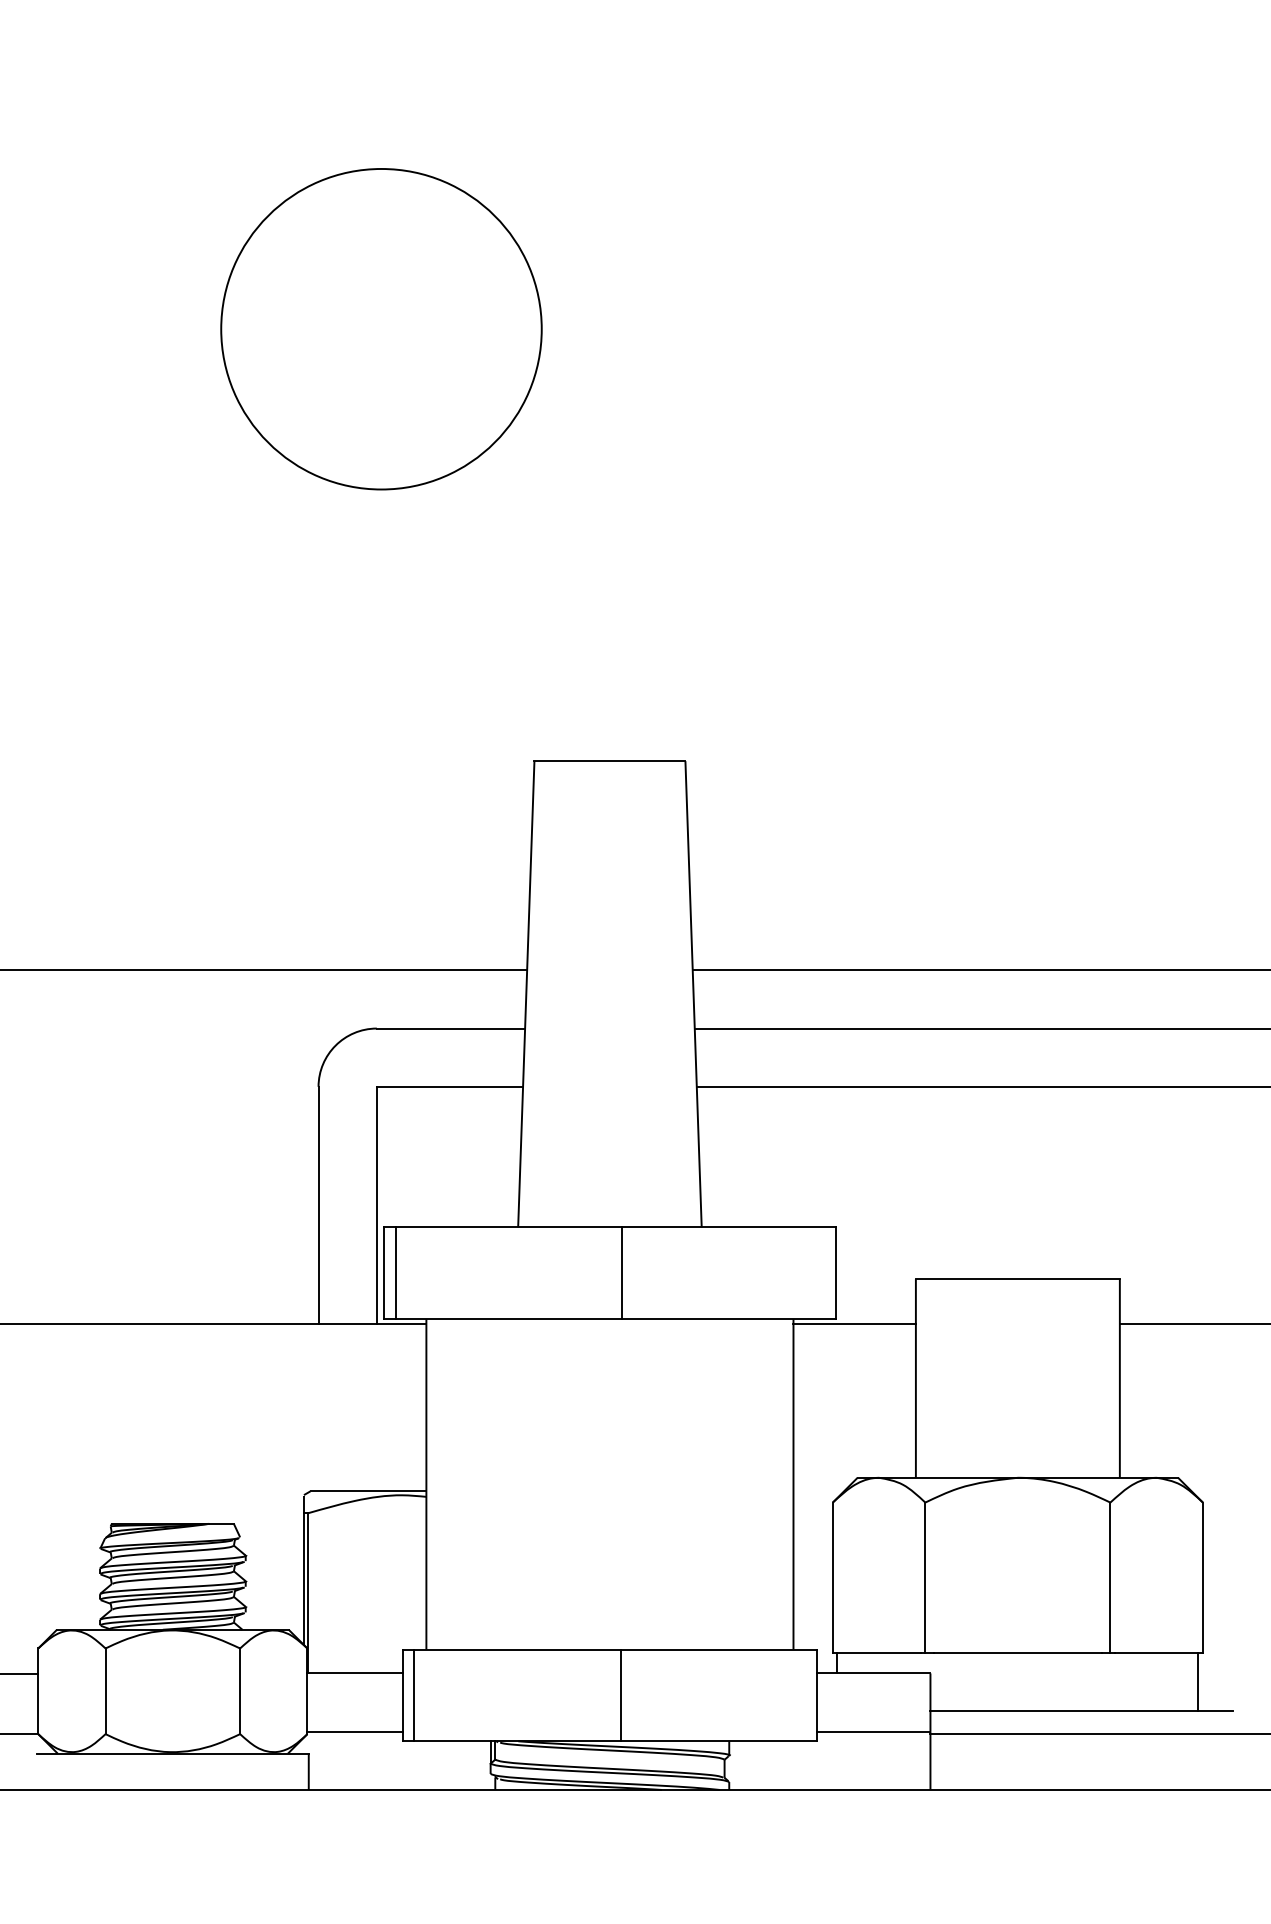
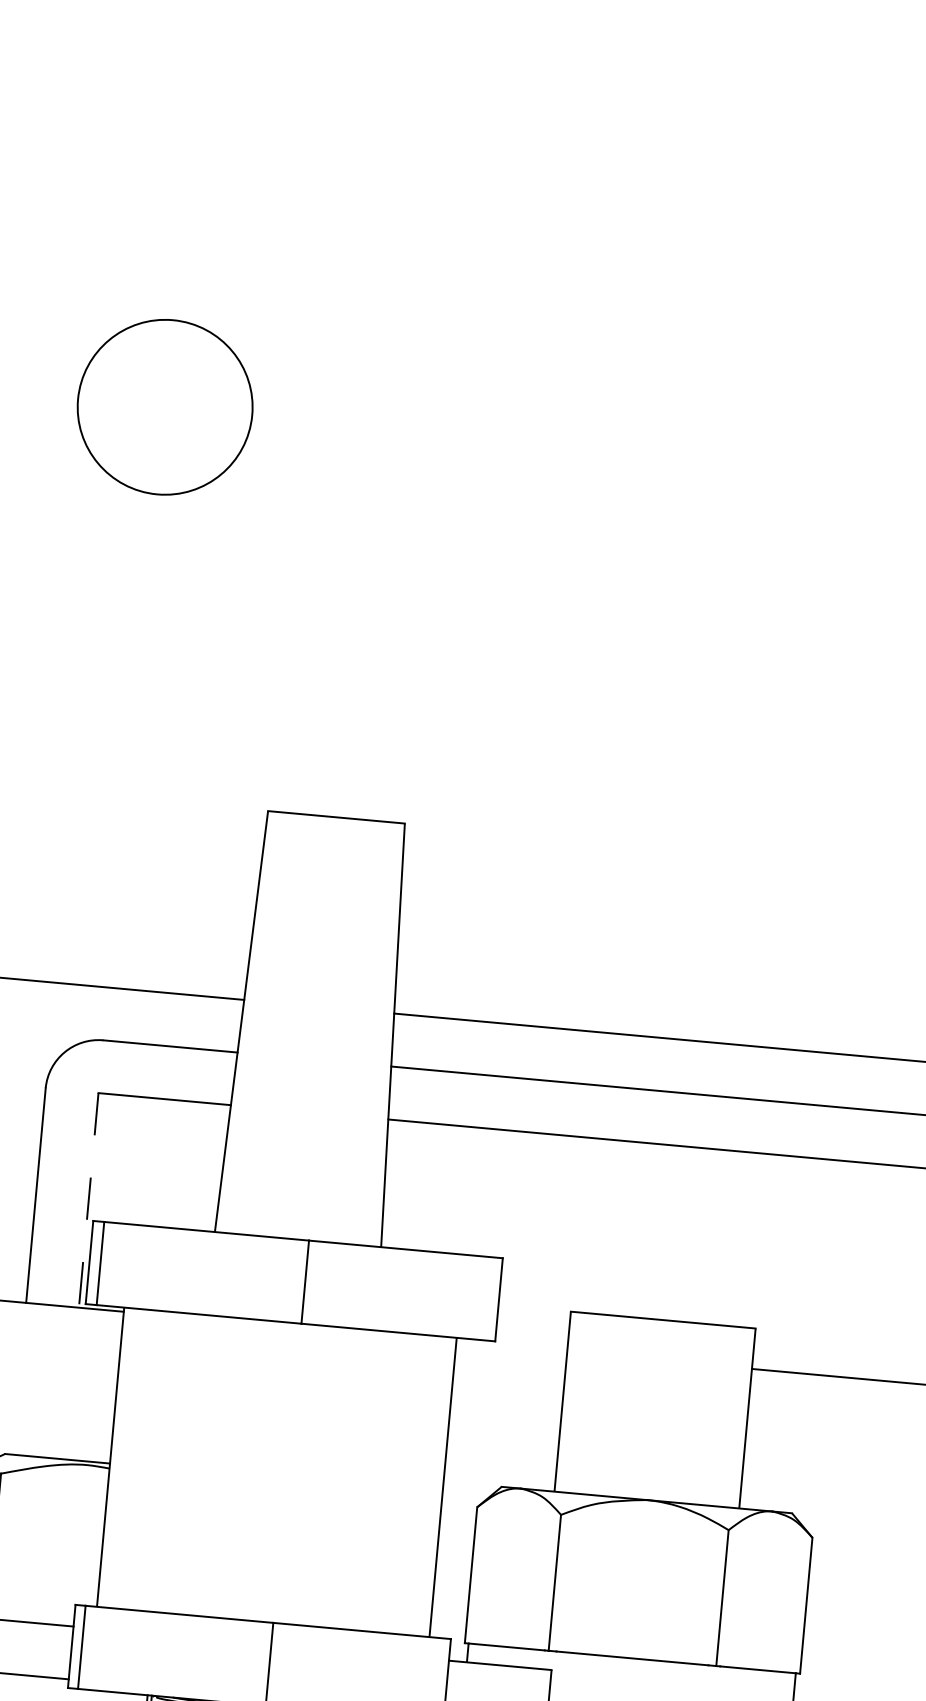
circle: (381, 328) -> (165, 406), size x0.6
line: (376, 1205) -> (88, 1200), solid -> dashed
line: (854, 1323) -> (511, 1346), removed

